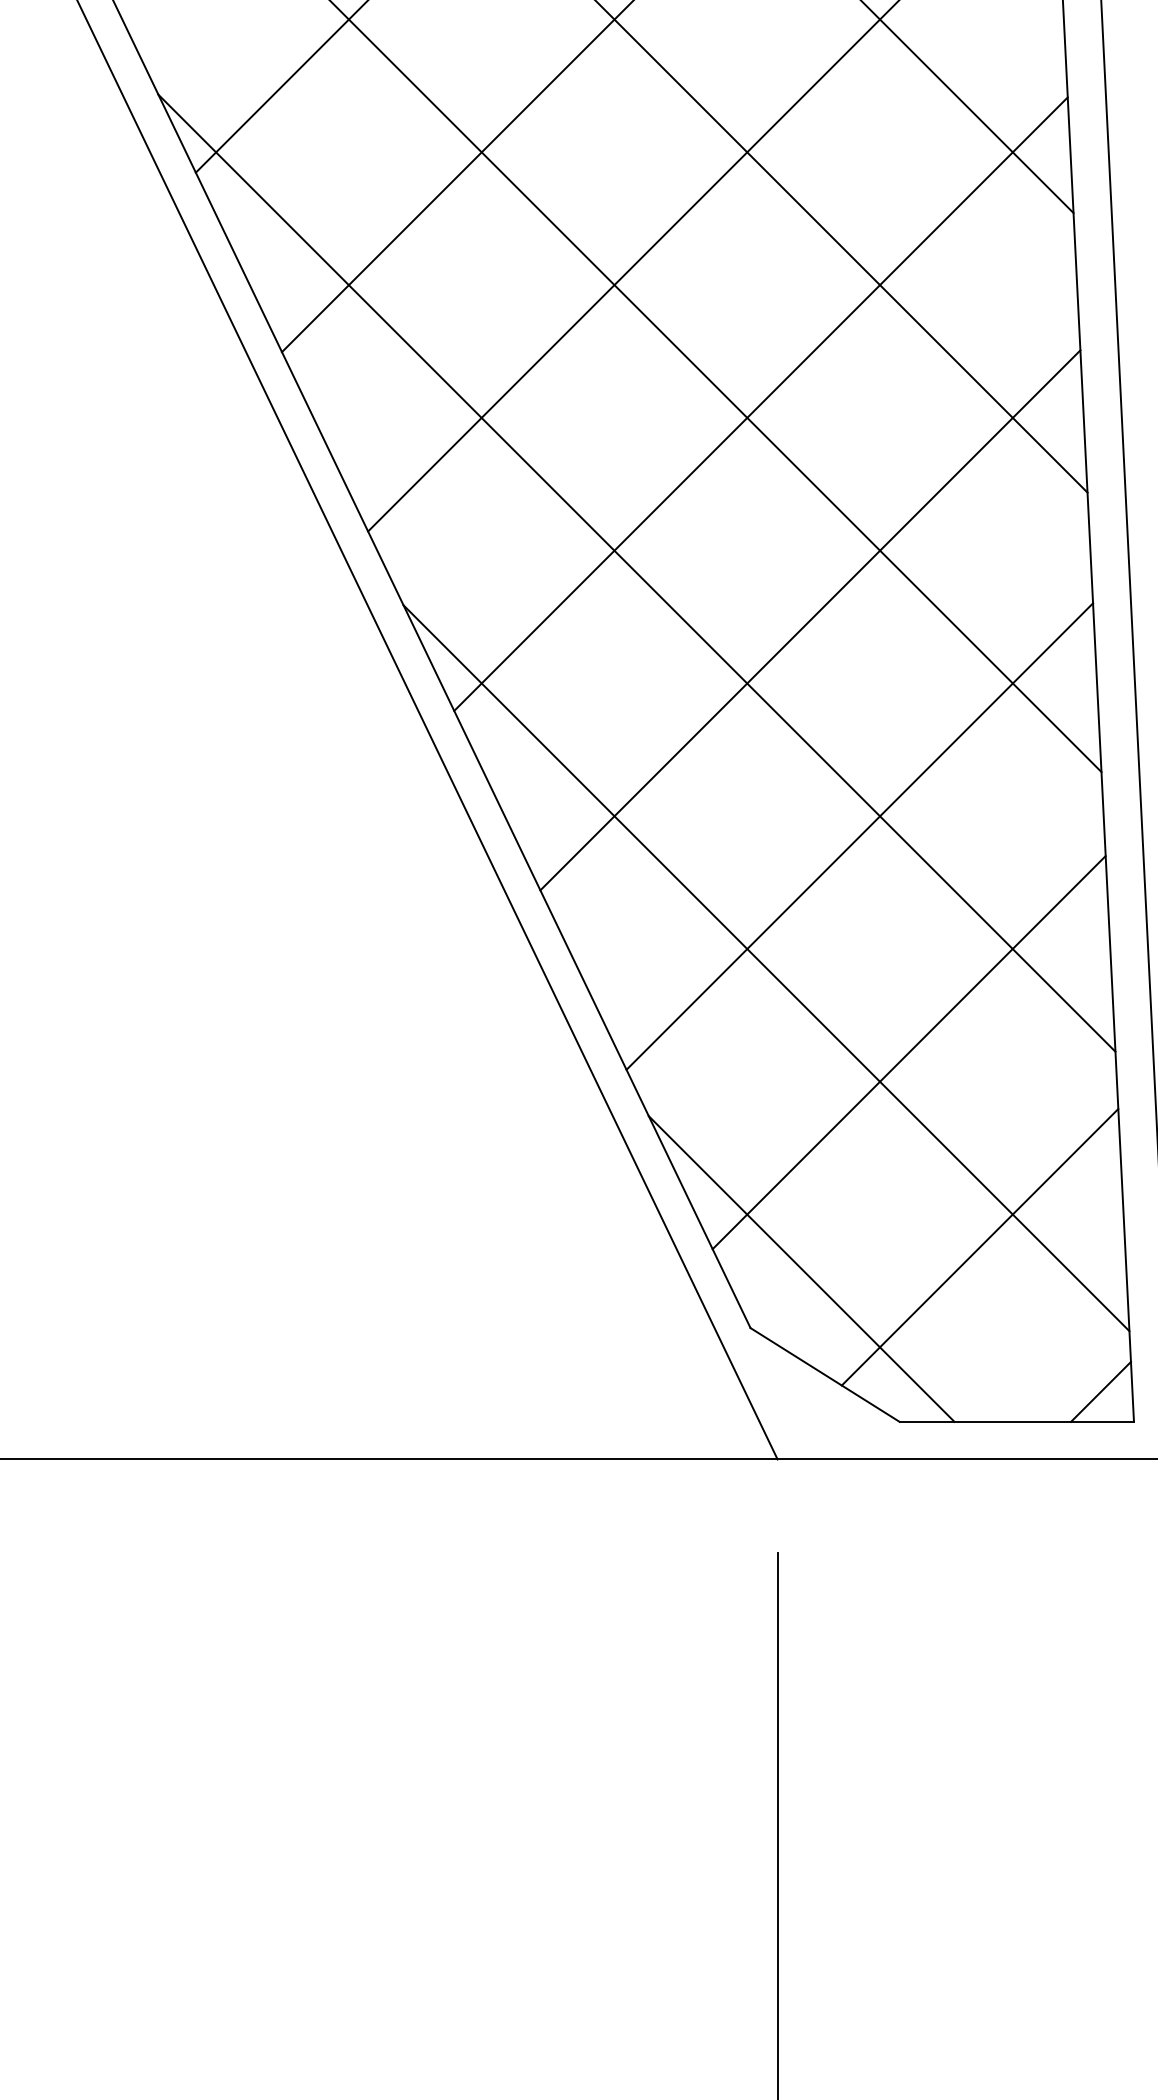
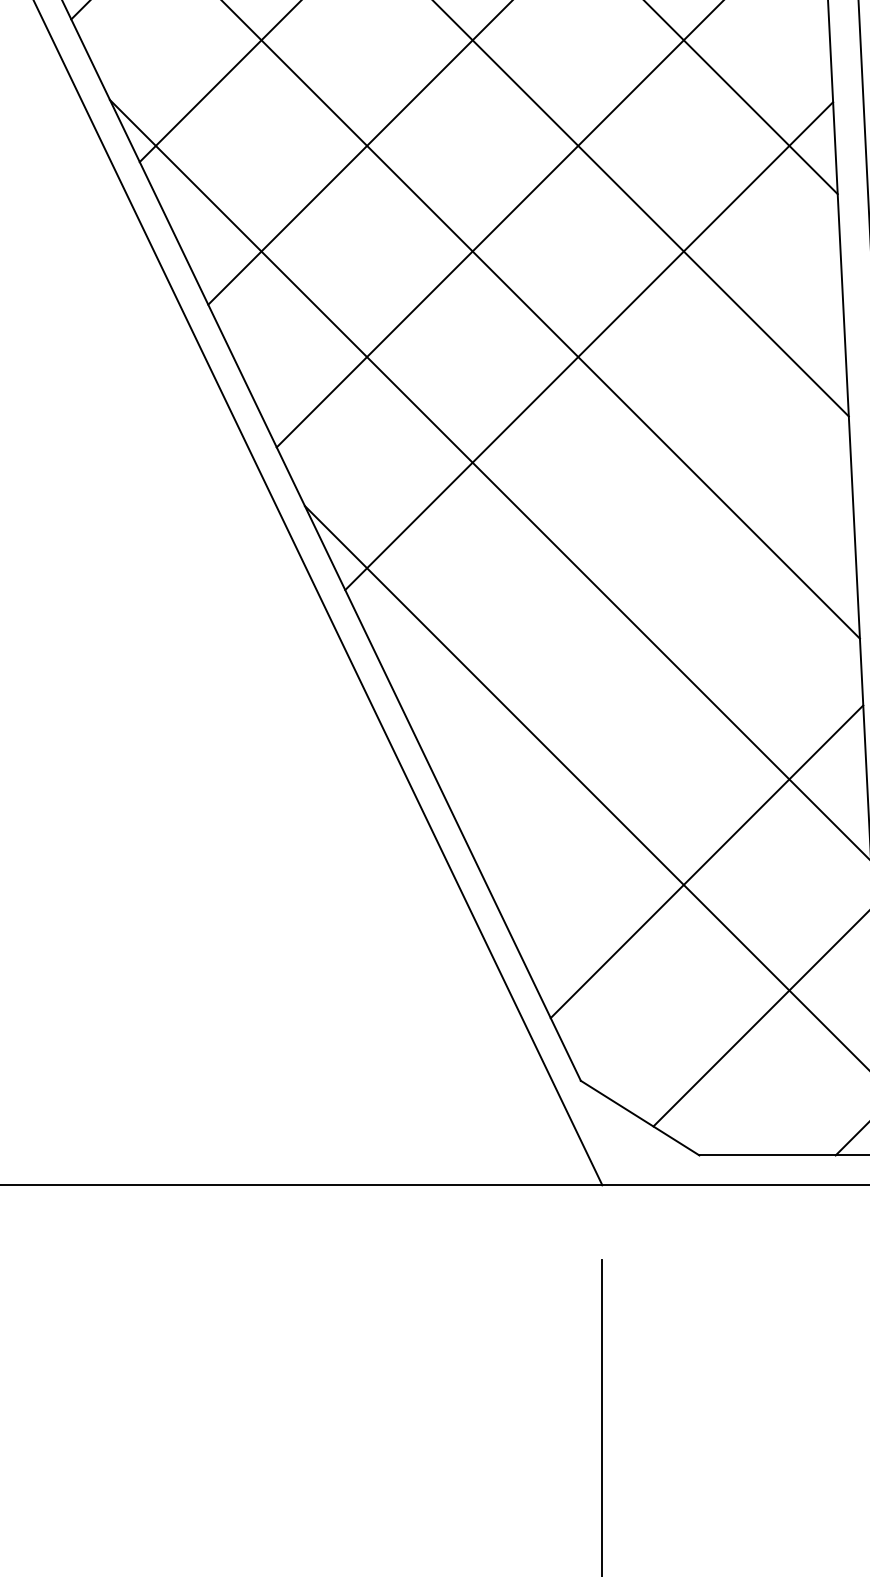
line: (810, 620) -> (628, 518), removed
line: (859, 836) -> (667, 689), removed
line: (801, 1268) -> (621, 1033), removed

